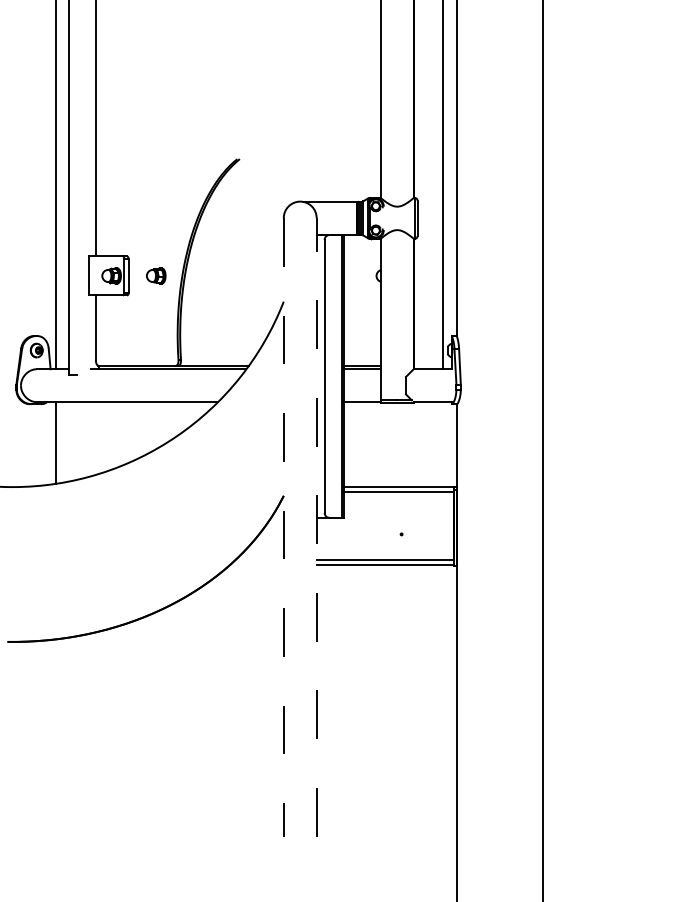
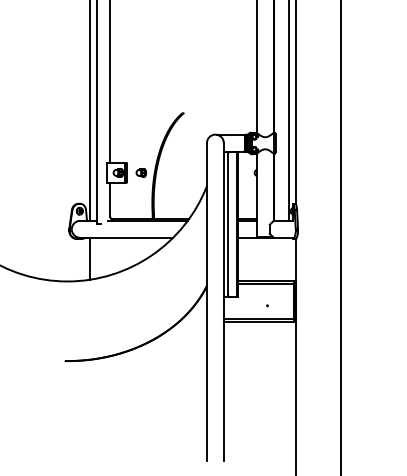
line: (315, 526) -> (223, 301), dashed -> solid
line: (282, 527) -> (206, 302), dashed -> solid

